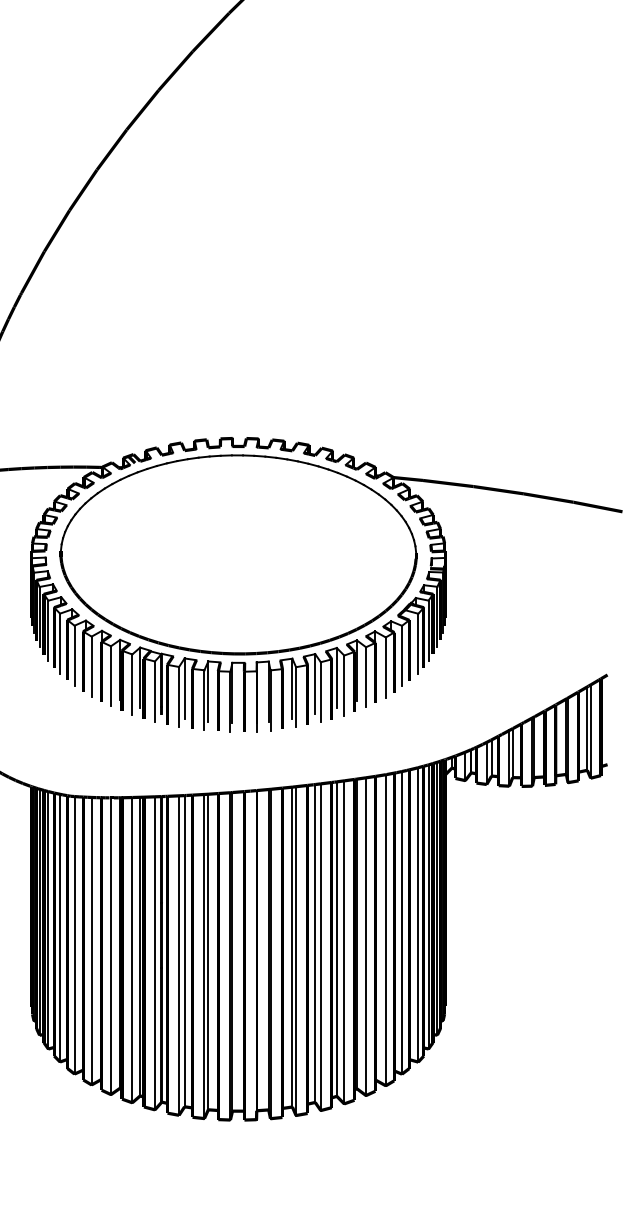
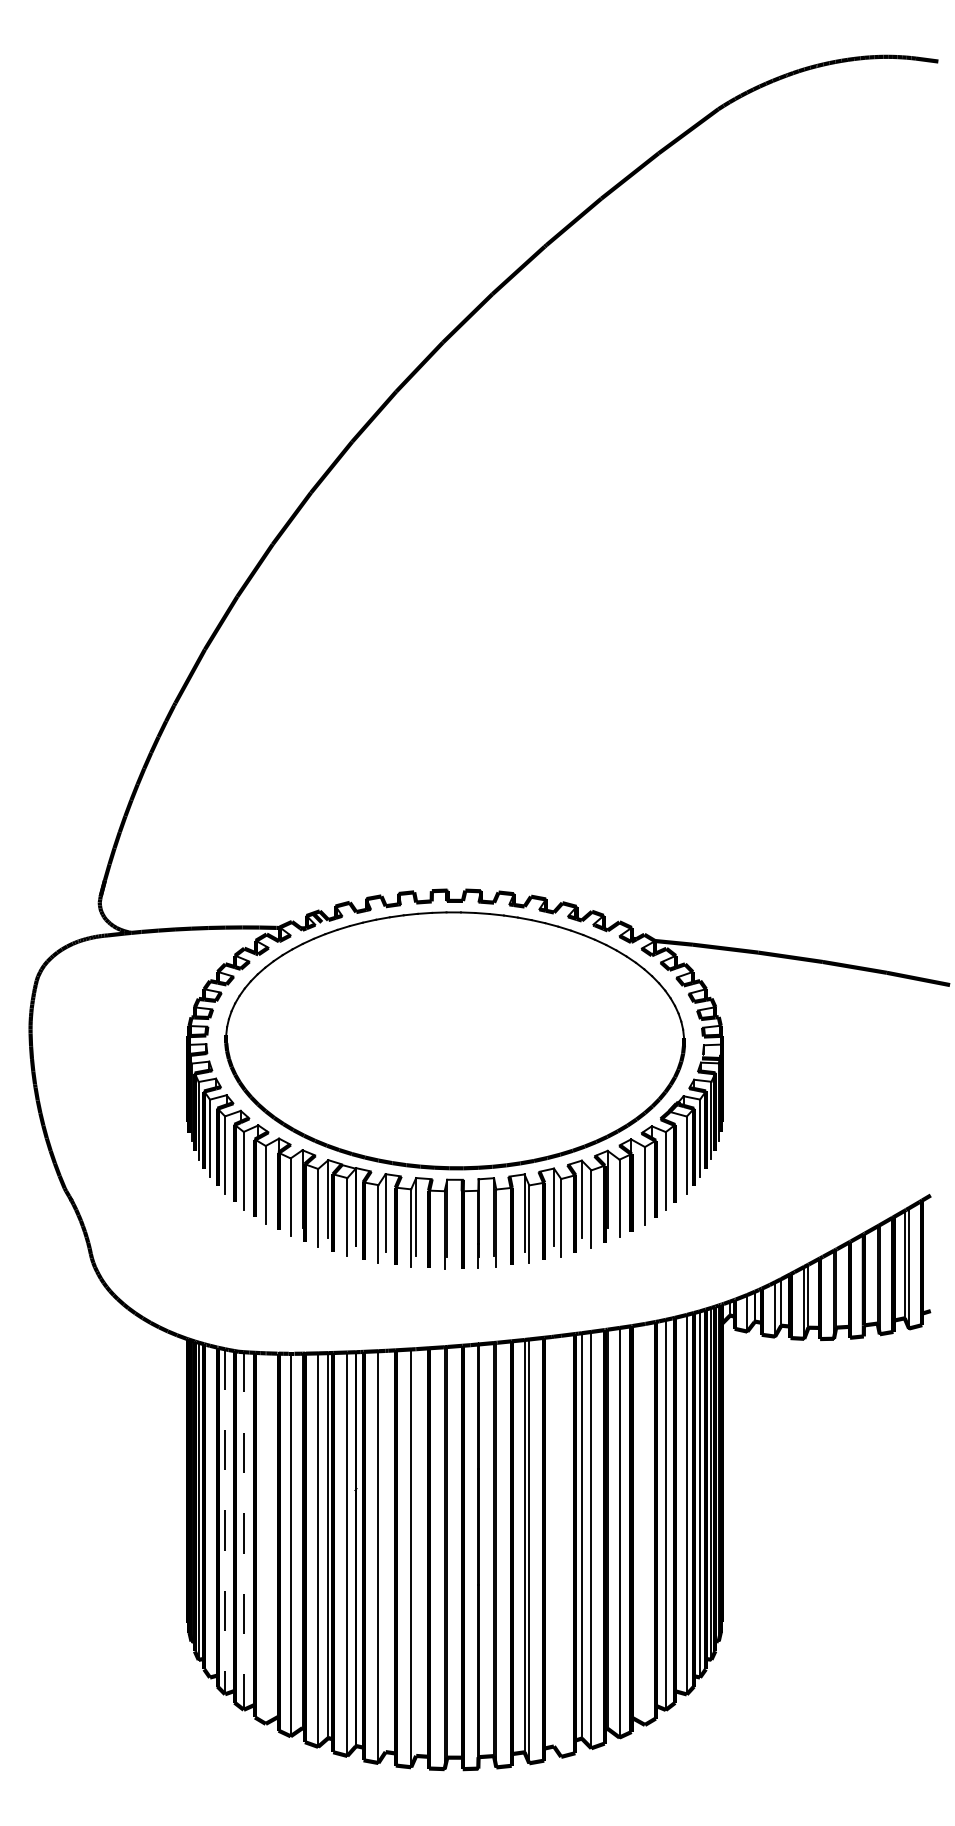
line: (48, 920) -> (210, 1511), removed
line: (60, 927) -> (225, 1521), solid -> dashed
line: (386, 930) -> (645, 1524), removed
line: (74, 934) -> (243, 1530), solid -> dashed
line: (91, 941) -> (265, 1538), removed
line: (314, 943) -> (553, 1541), removed
line: (321, 946) -> (561, 1545), removed
line: (184, 951) -> (385, 1551), removed
line: (208, 951) -> (416, 1552), removed

